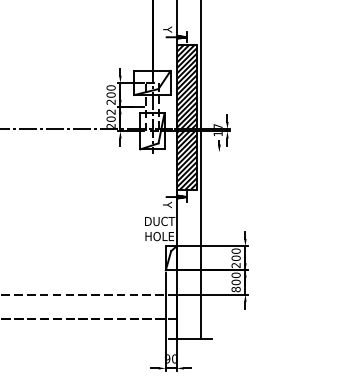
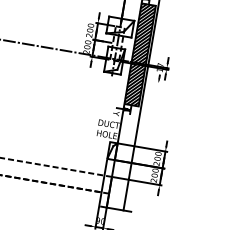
text: (110, 111) -> (87, 41), 202 -> 200
text: (235, 289) -> (153, 180), 800 -> 200

